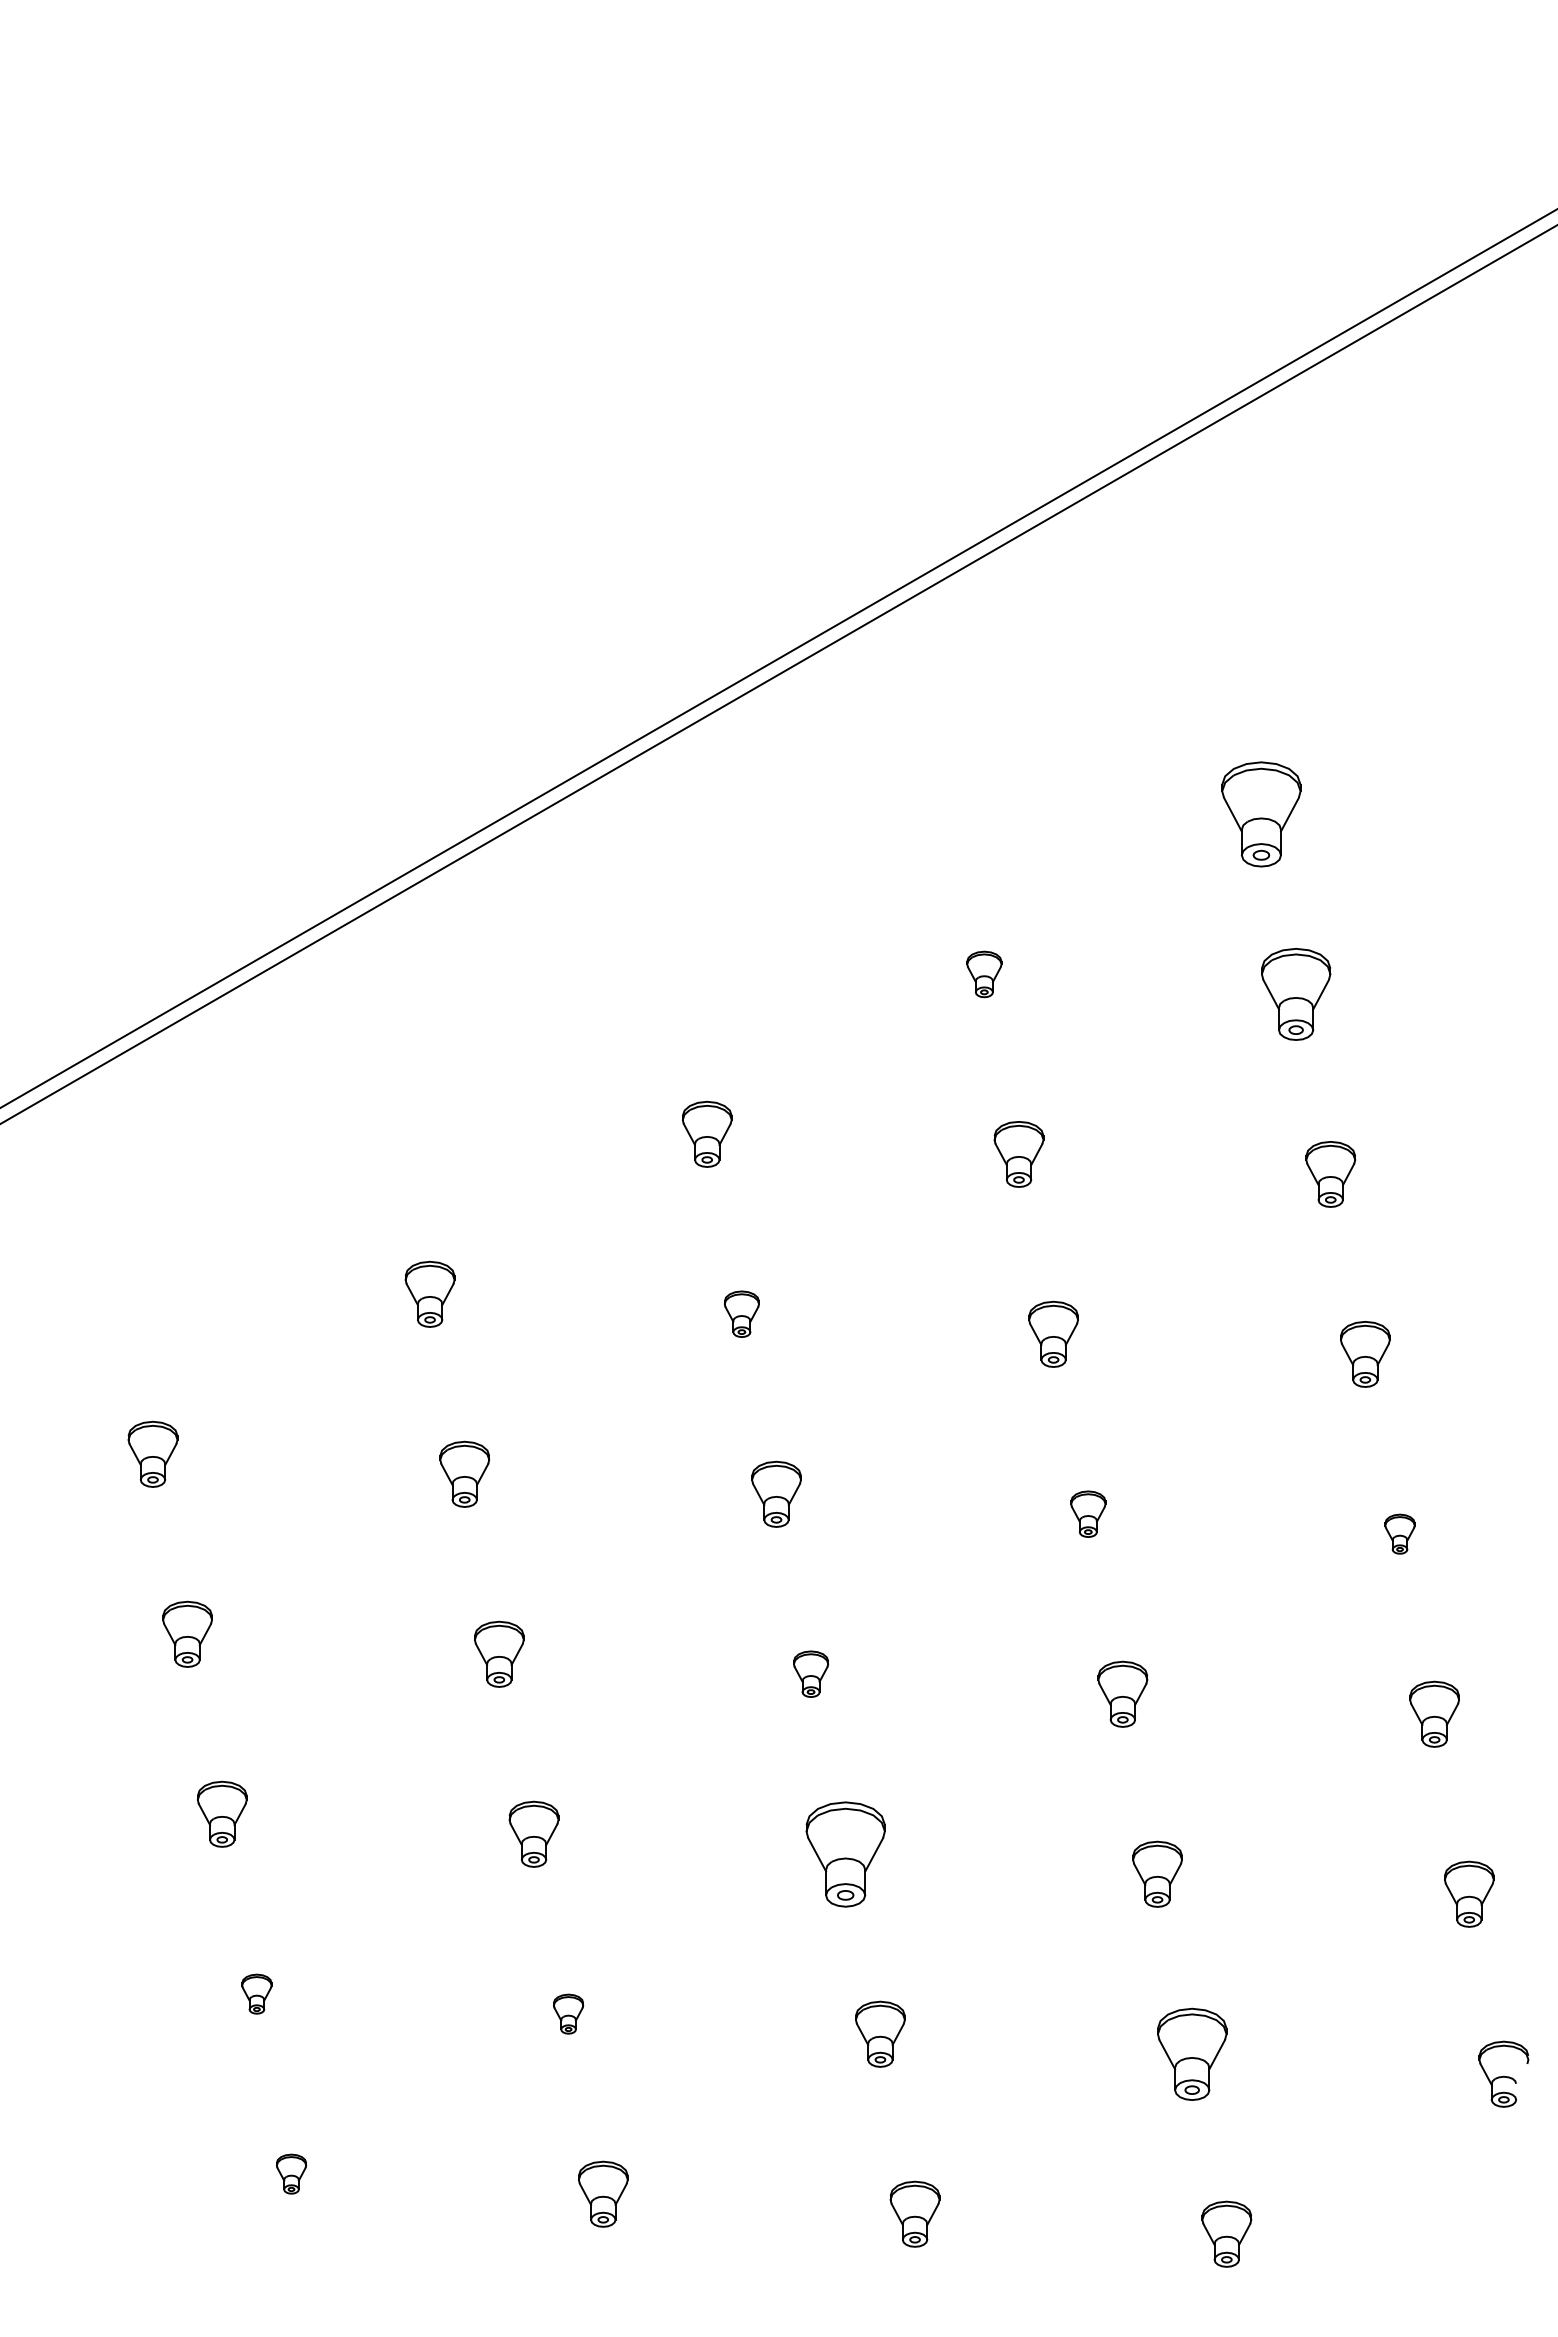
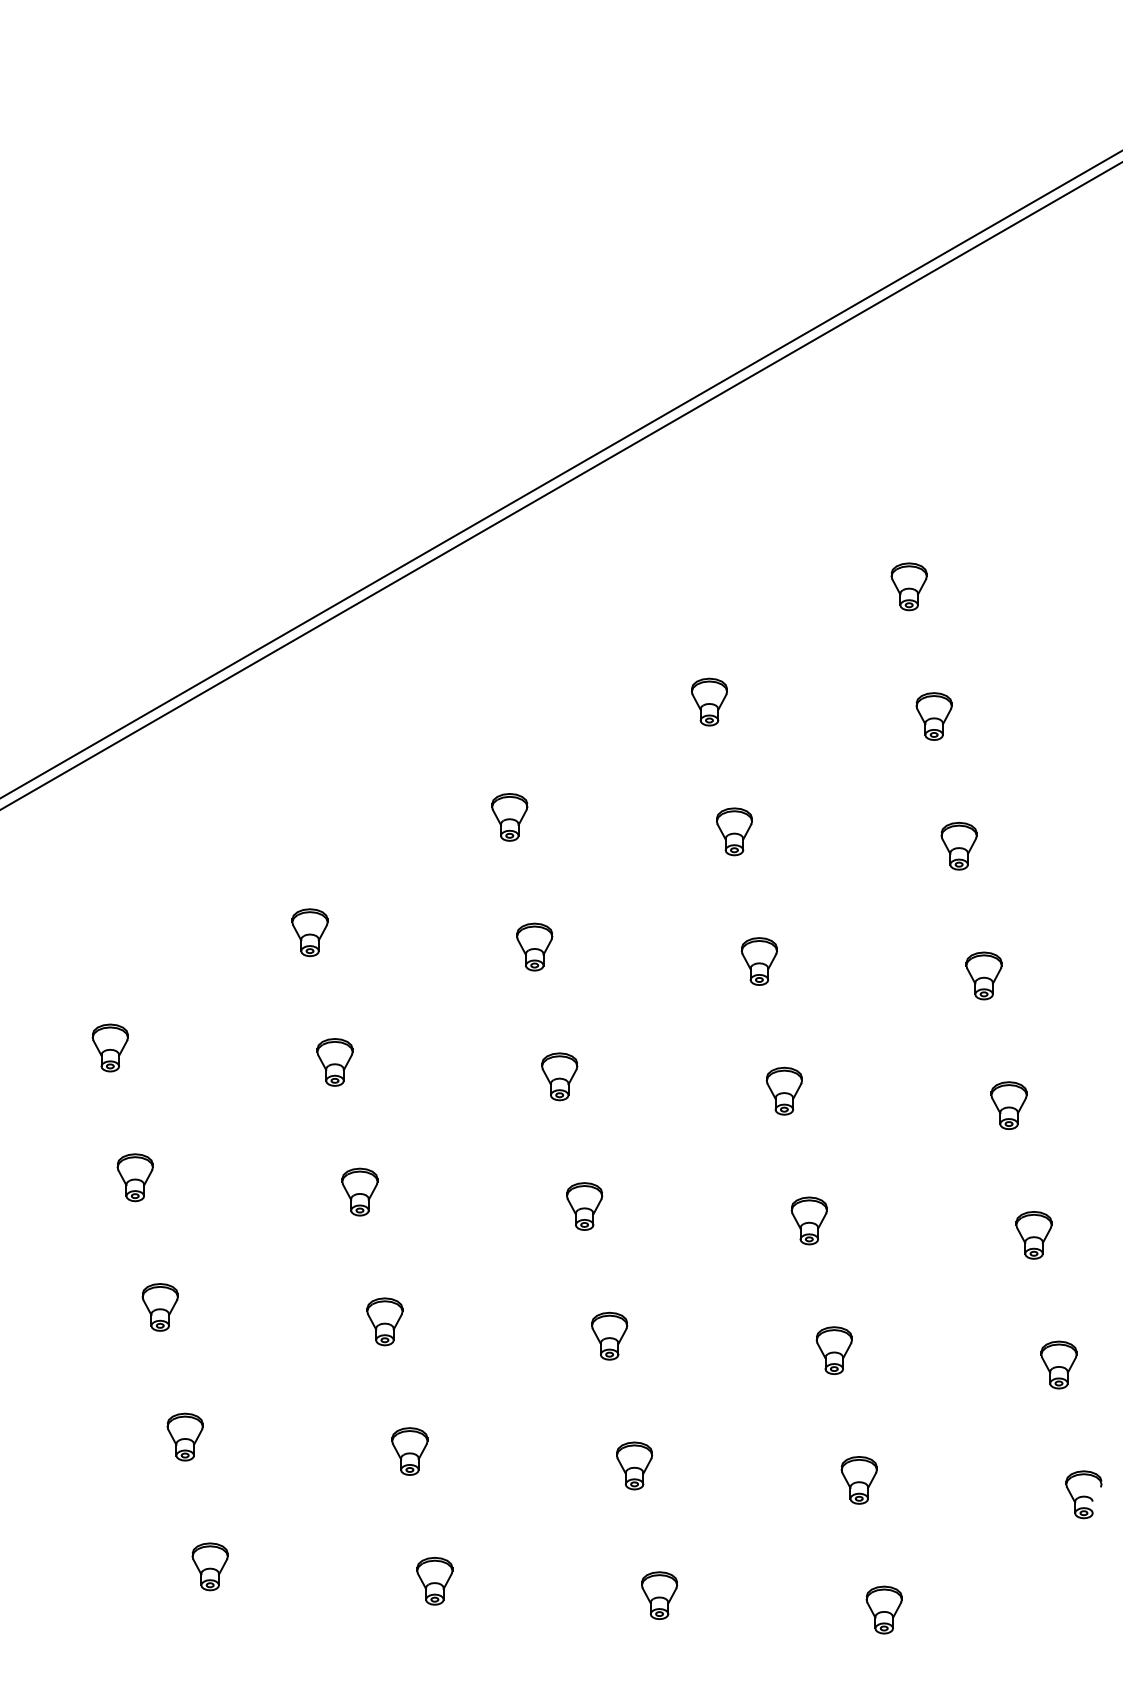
part: (1261, 814) -> (909, 586), size x0.62
part: (984, 974) -> (709, 702), size x1.43
part: (1295, 994) -> (933, 716), size x0.71
part: (741, 1313) -> (534, 946), size x1.43
part: (1088, 1513) -> (784, 1090), size x1.43
part: (1399, 1533) -> (1008, 1105), size x1.67
part: (810, 1673) -> (584, 1205), size x1.43
part: (845, 1853) -> (609, 1335), size x0.62
part: (256, 1993) -> (184, 1436), size x1.67
part: (568, 2013) -> (409, 1450), size x1.67
part: (1191, 2053) -> (858, 1479), size x0.71
part: (291, 2173) -> (210, 1566), size x1.67

